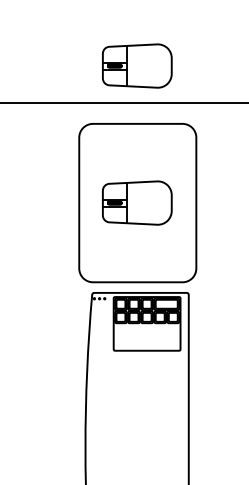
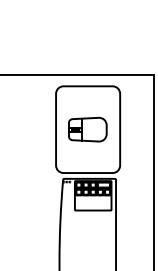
part: (136, 65) -> (87, 54), removed

